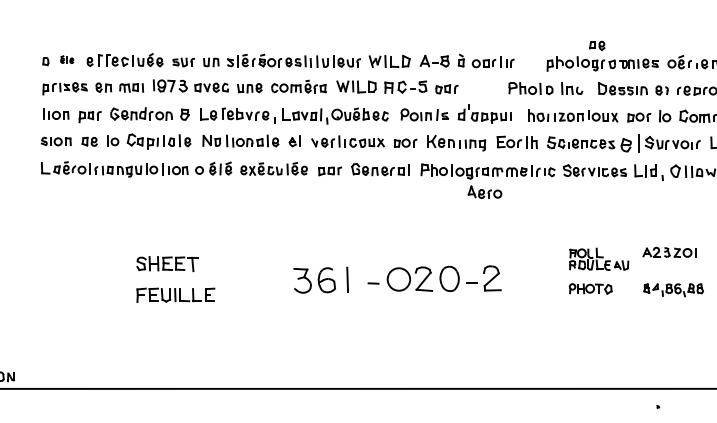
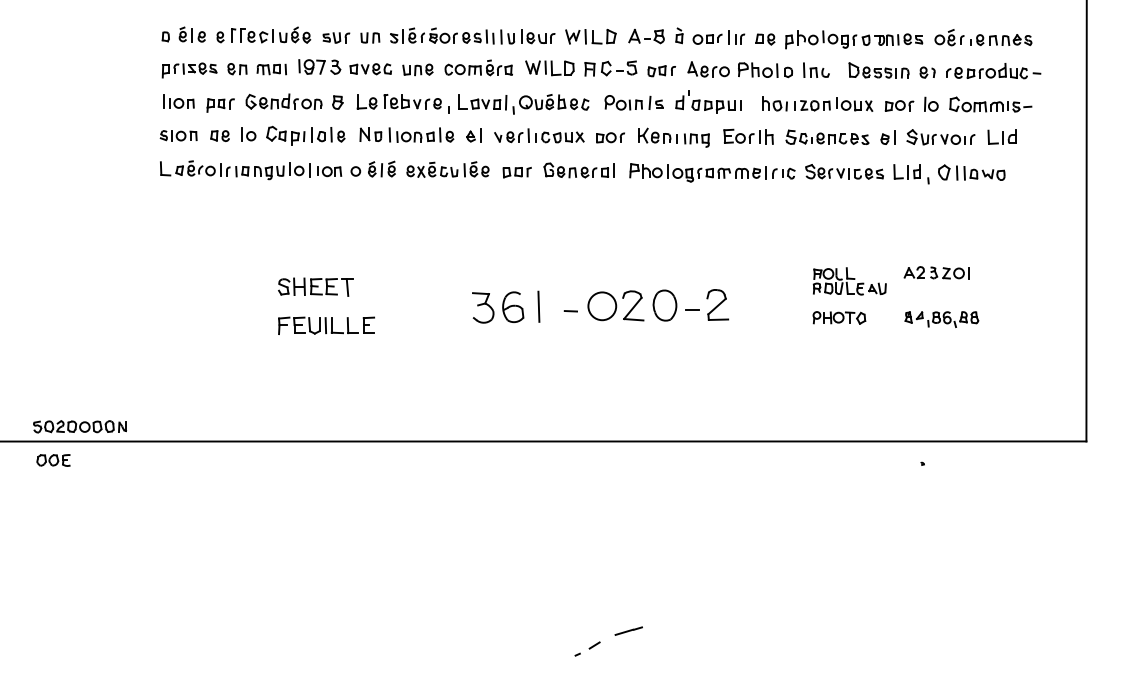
part: (597, 45) -> (765, 39), moved
part: (66, 59) -> (191, 34), size x1.67
part: (629, 142) -> (887, 137), size x0.62
part: (484, 192) -> (708, 69), moved

